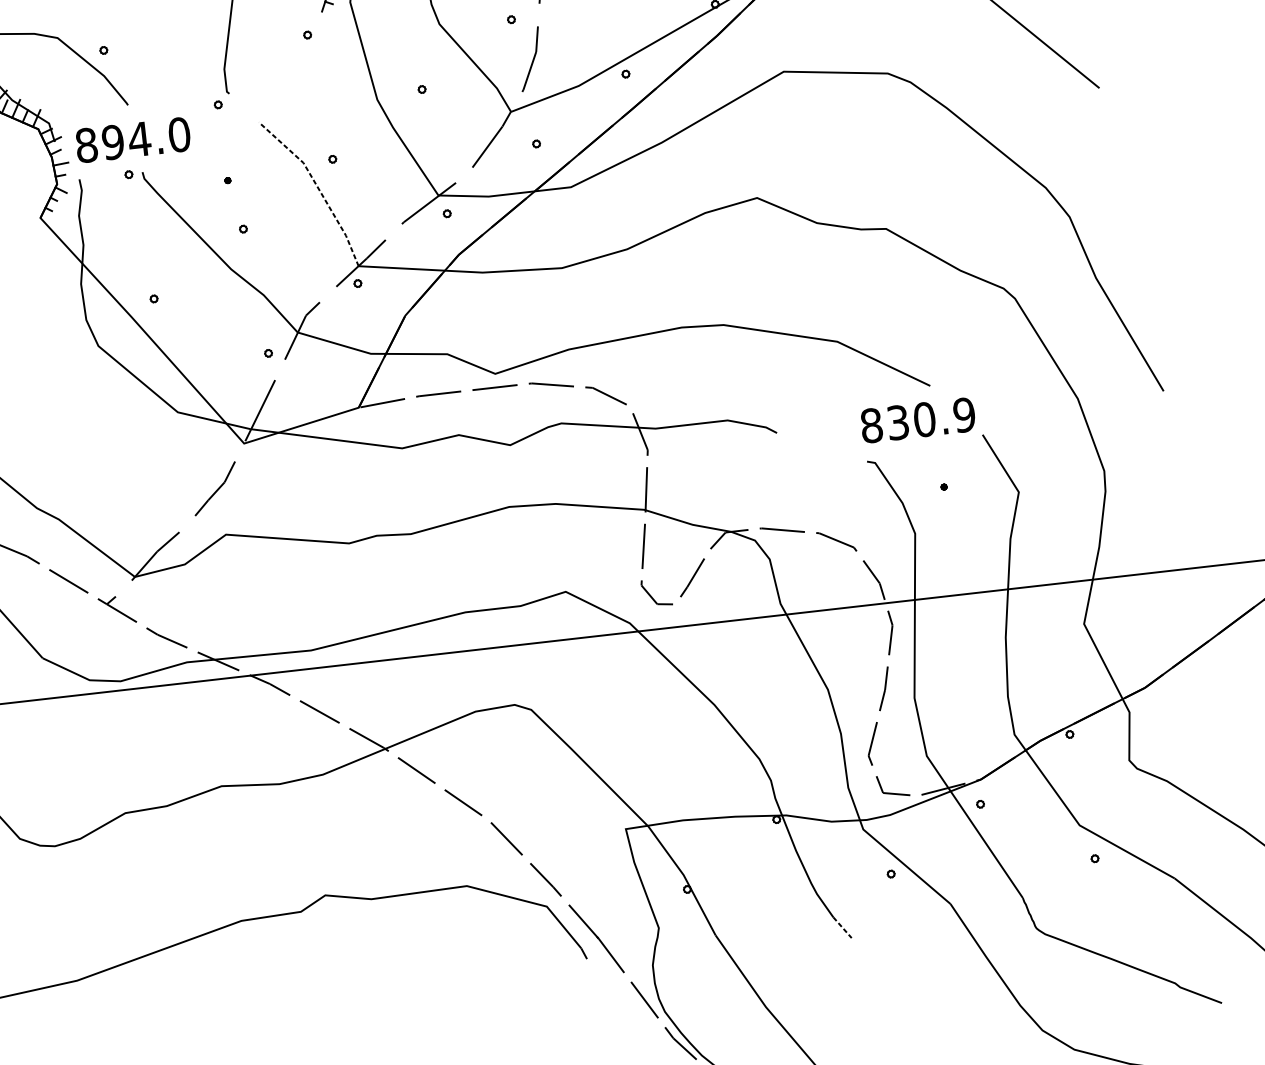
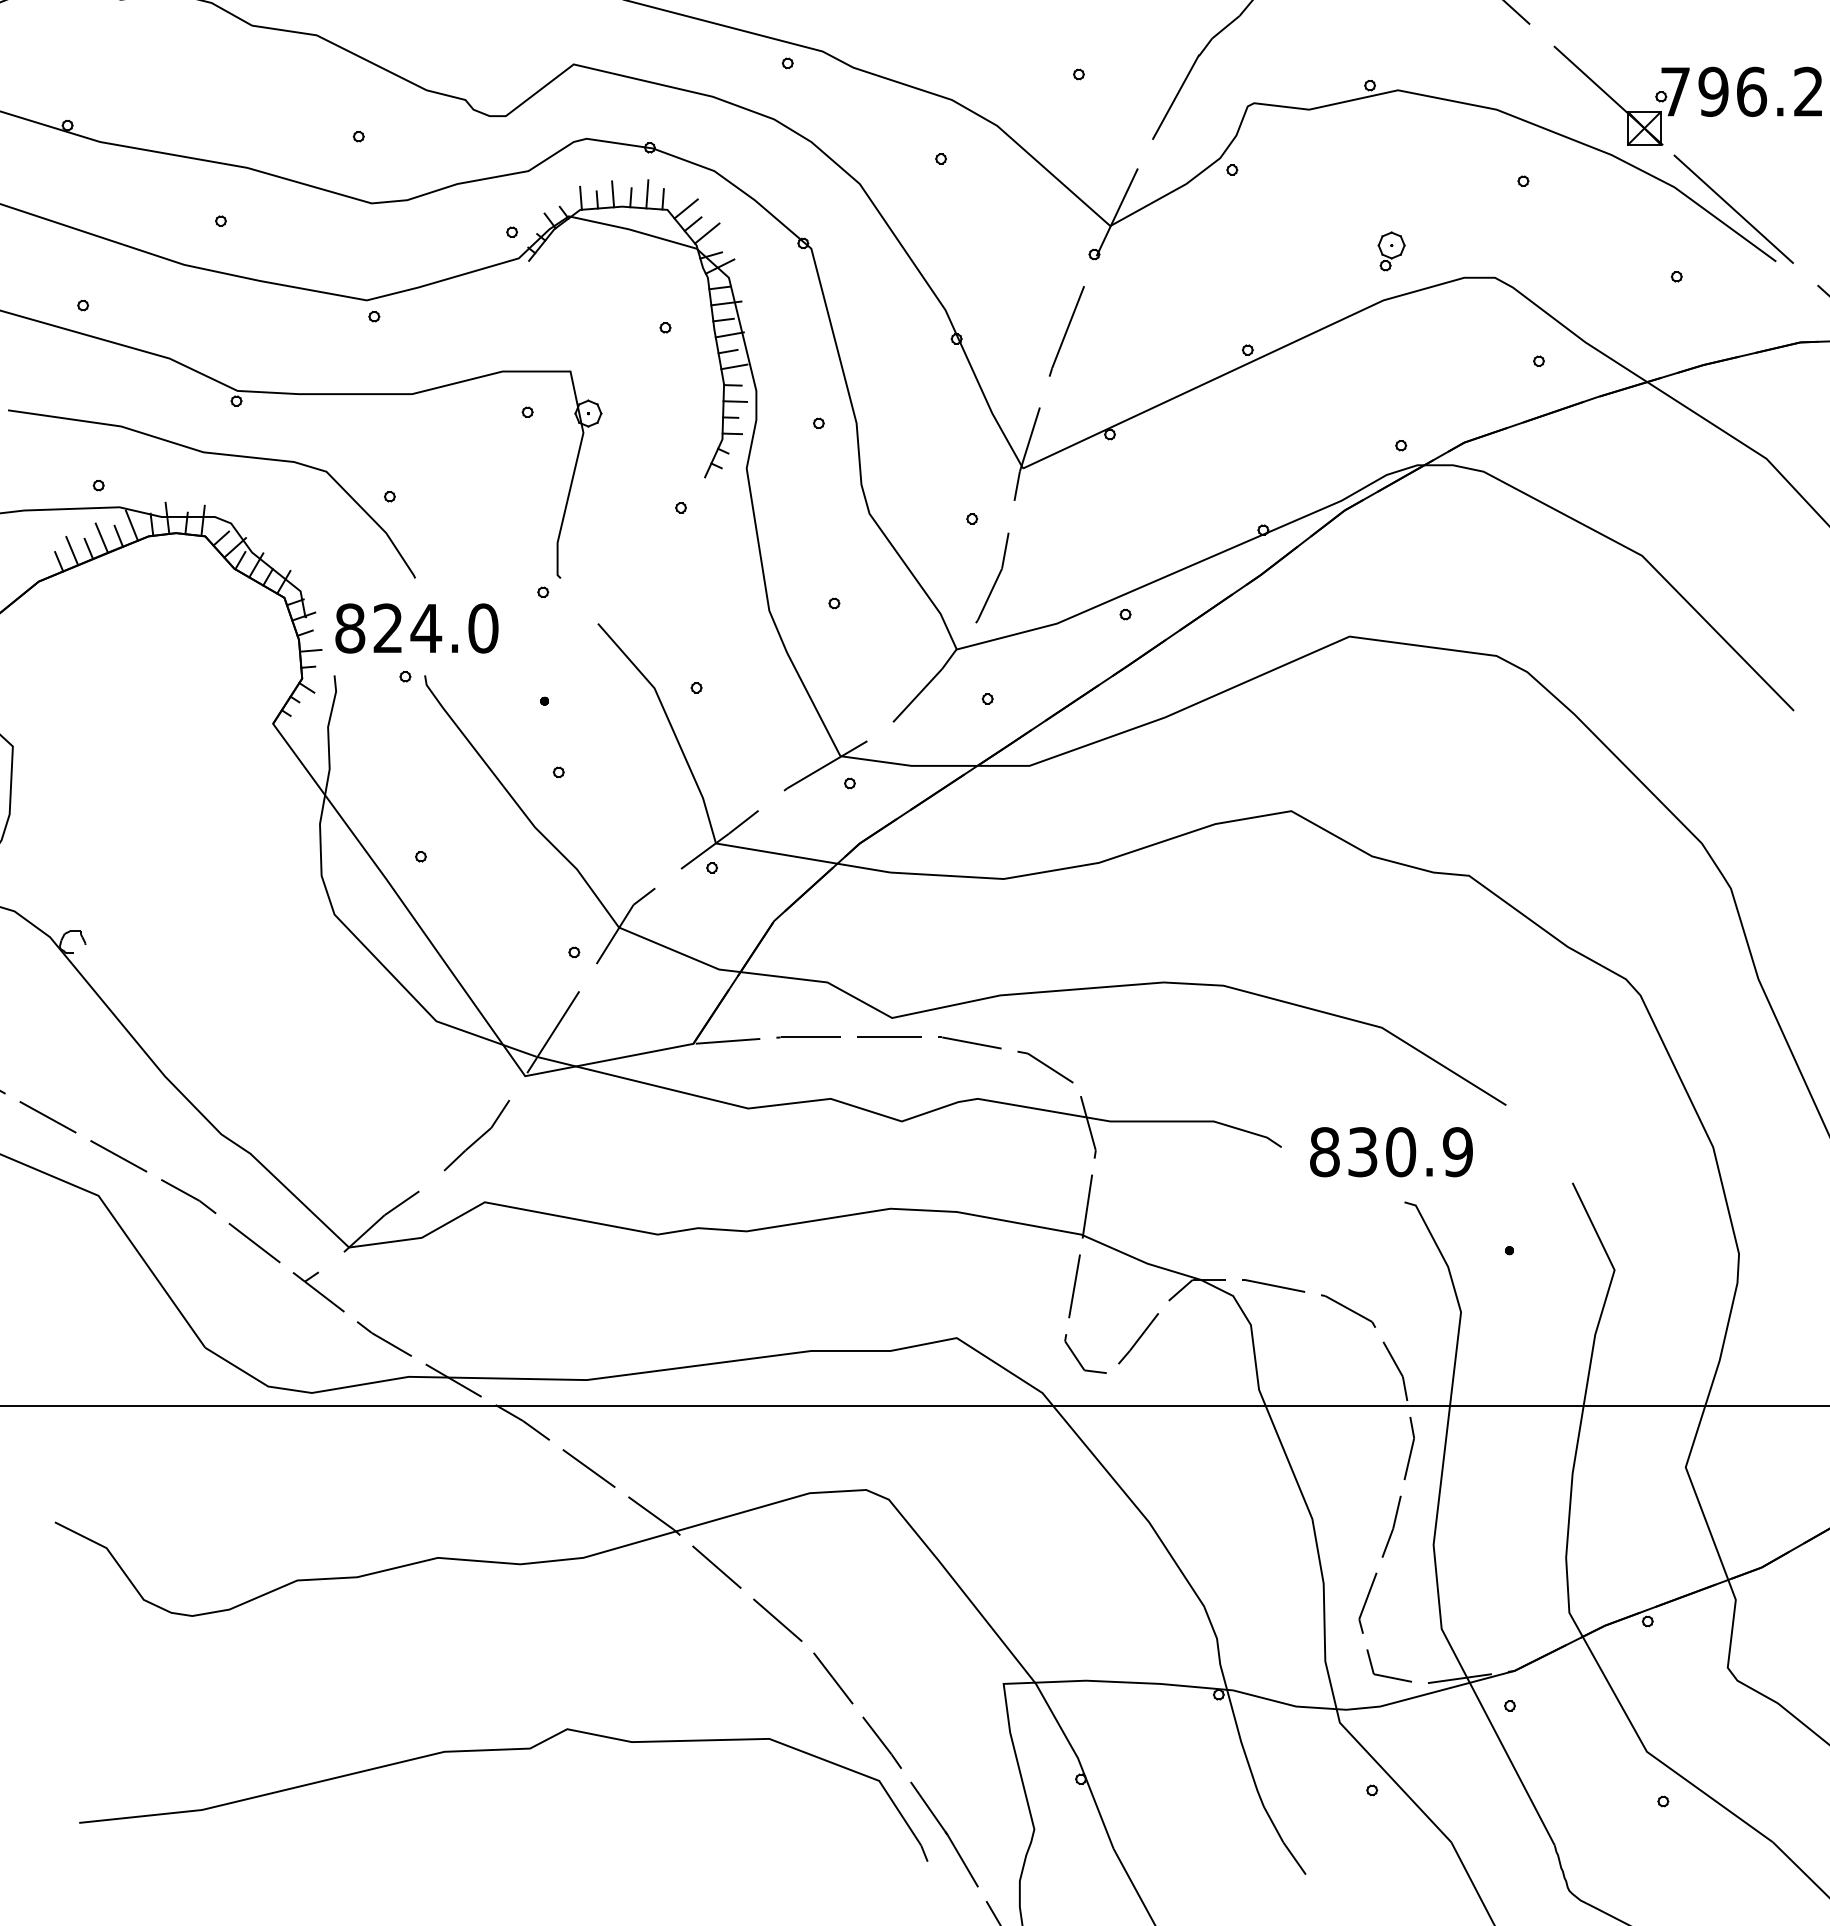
text: (113, 142) -> (388, 628), 894.0 -> 824.0
line: (318, 187) -> (671, 725), dashed -> solid
text: (918, 420) -> (1391, 1152), moved
line: (842, 927) -> (1294, 1858), dashed -> solid

